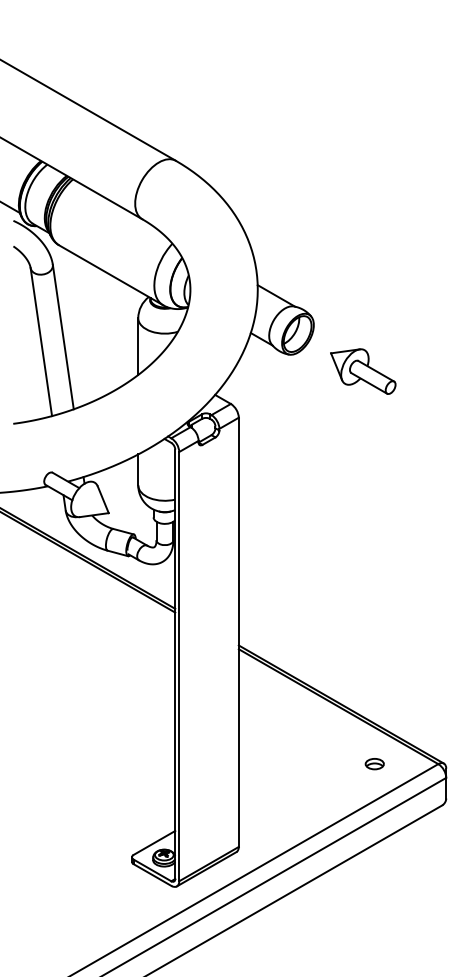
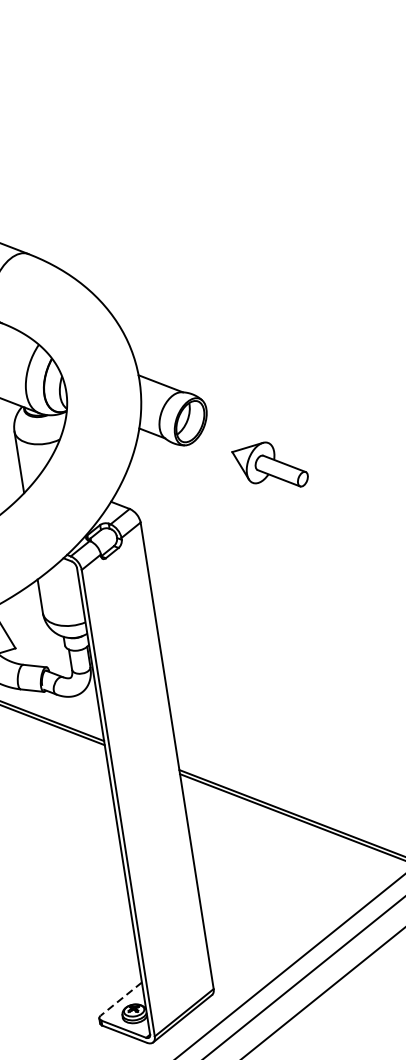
part: (363, 371) -> (270, 466), moved
part: (374, 764) -> (347, 876), removed
line: (154, 843) -> (121, 999), solid -> dashed

